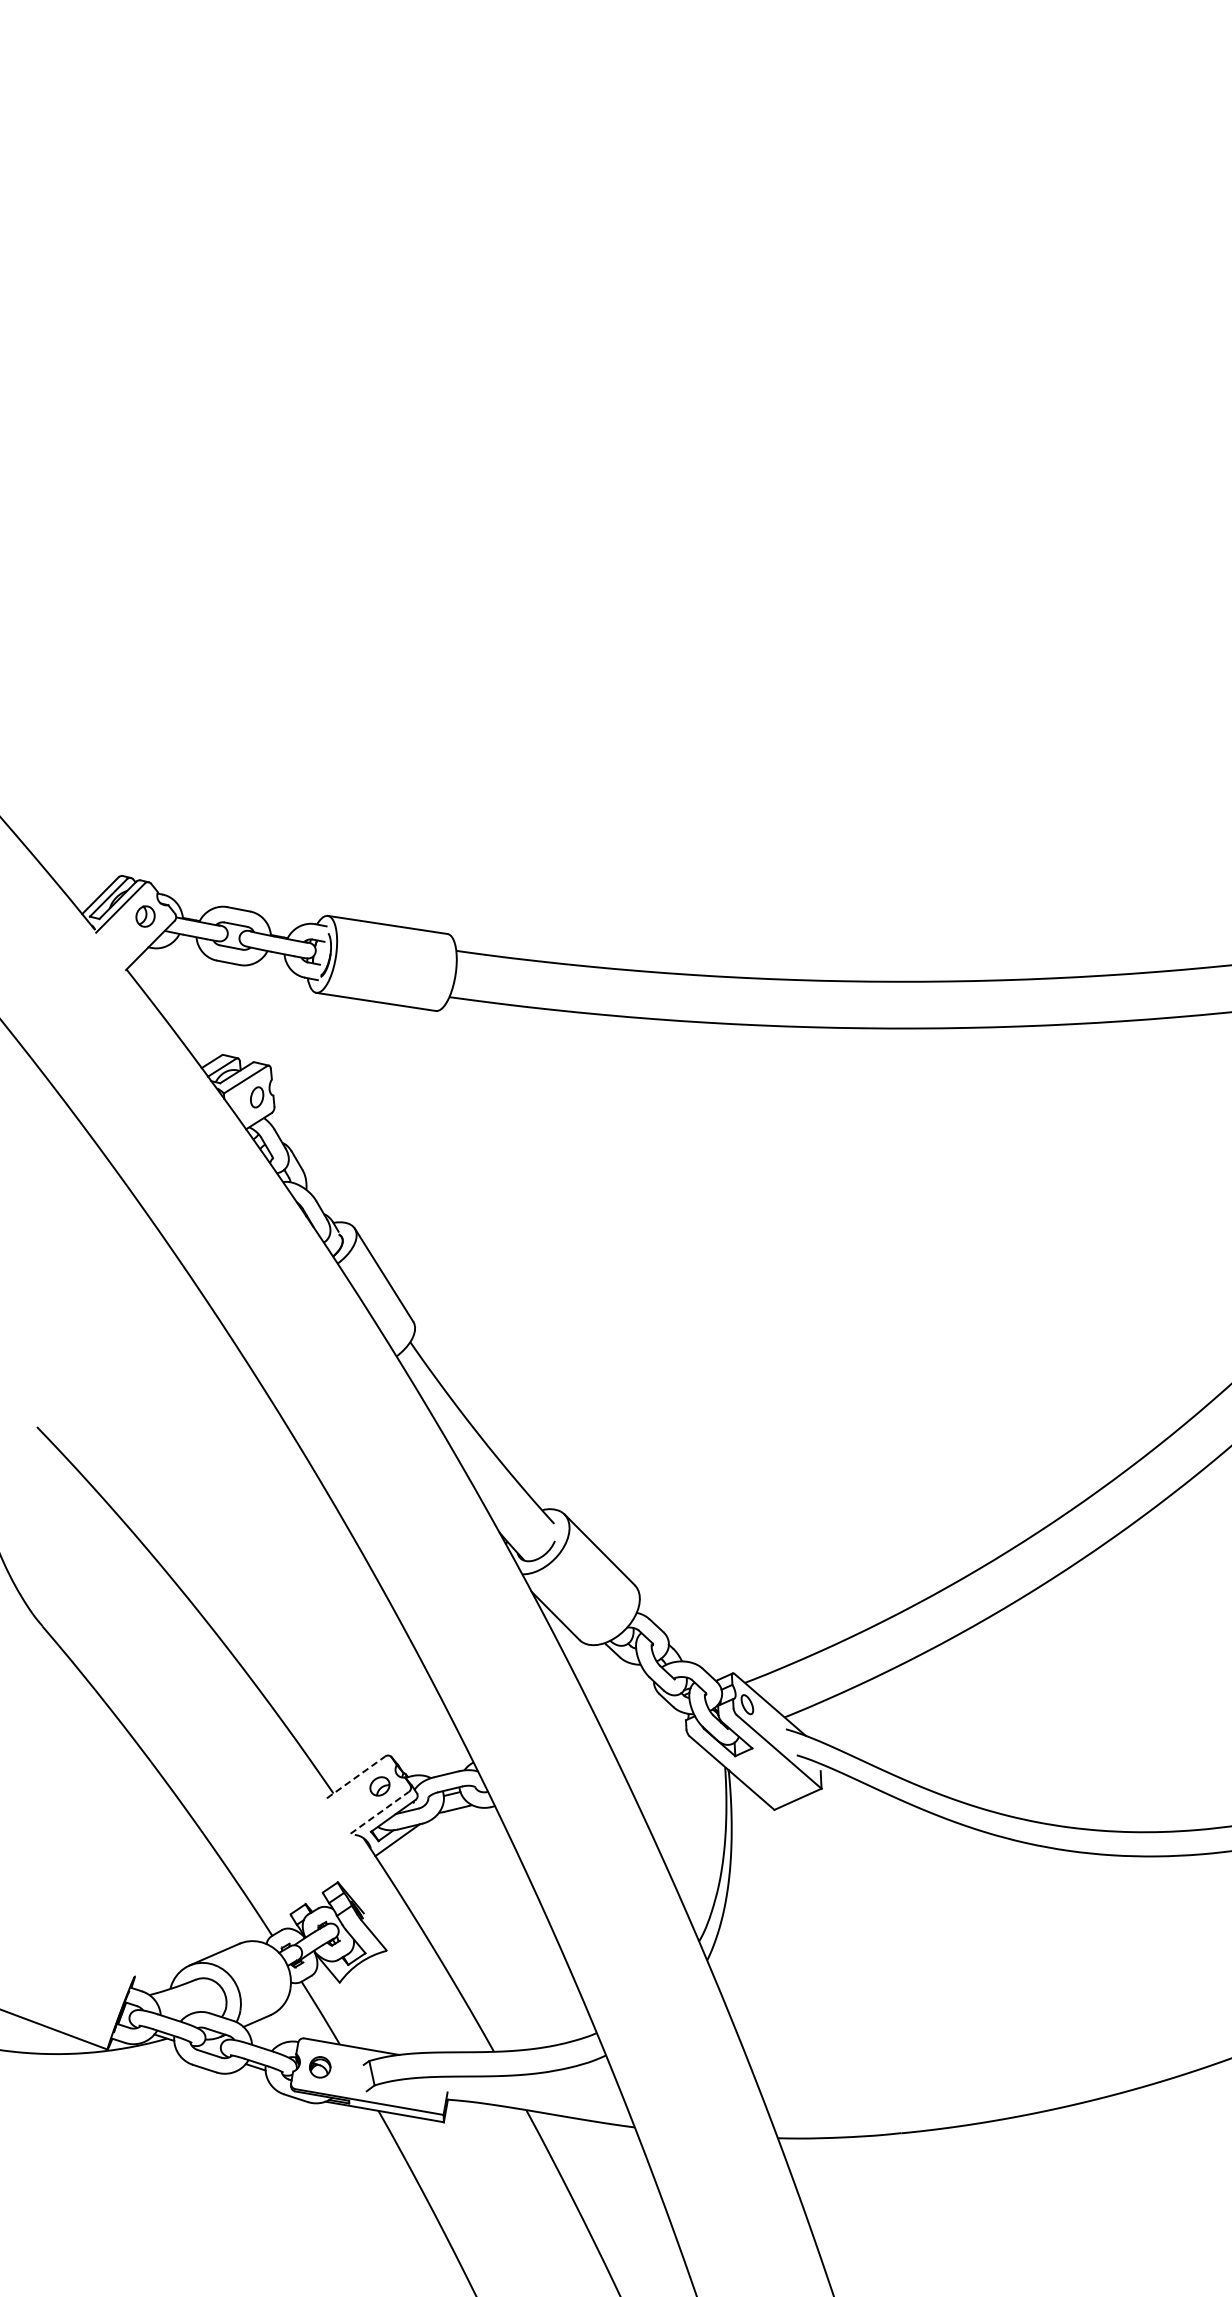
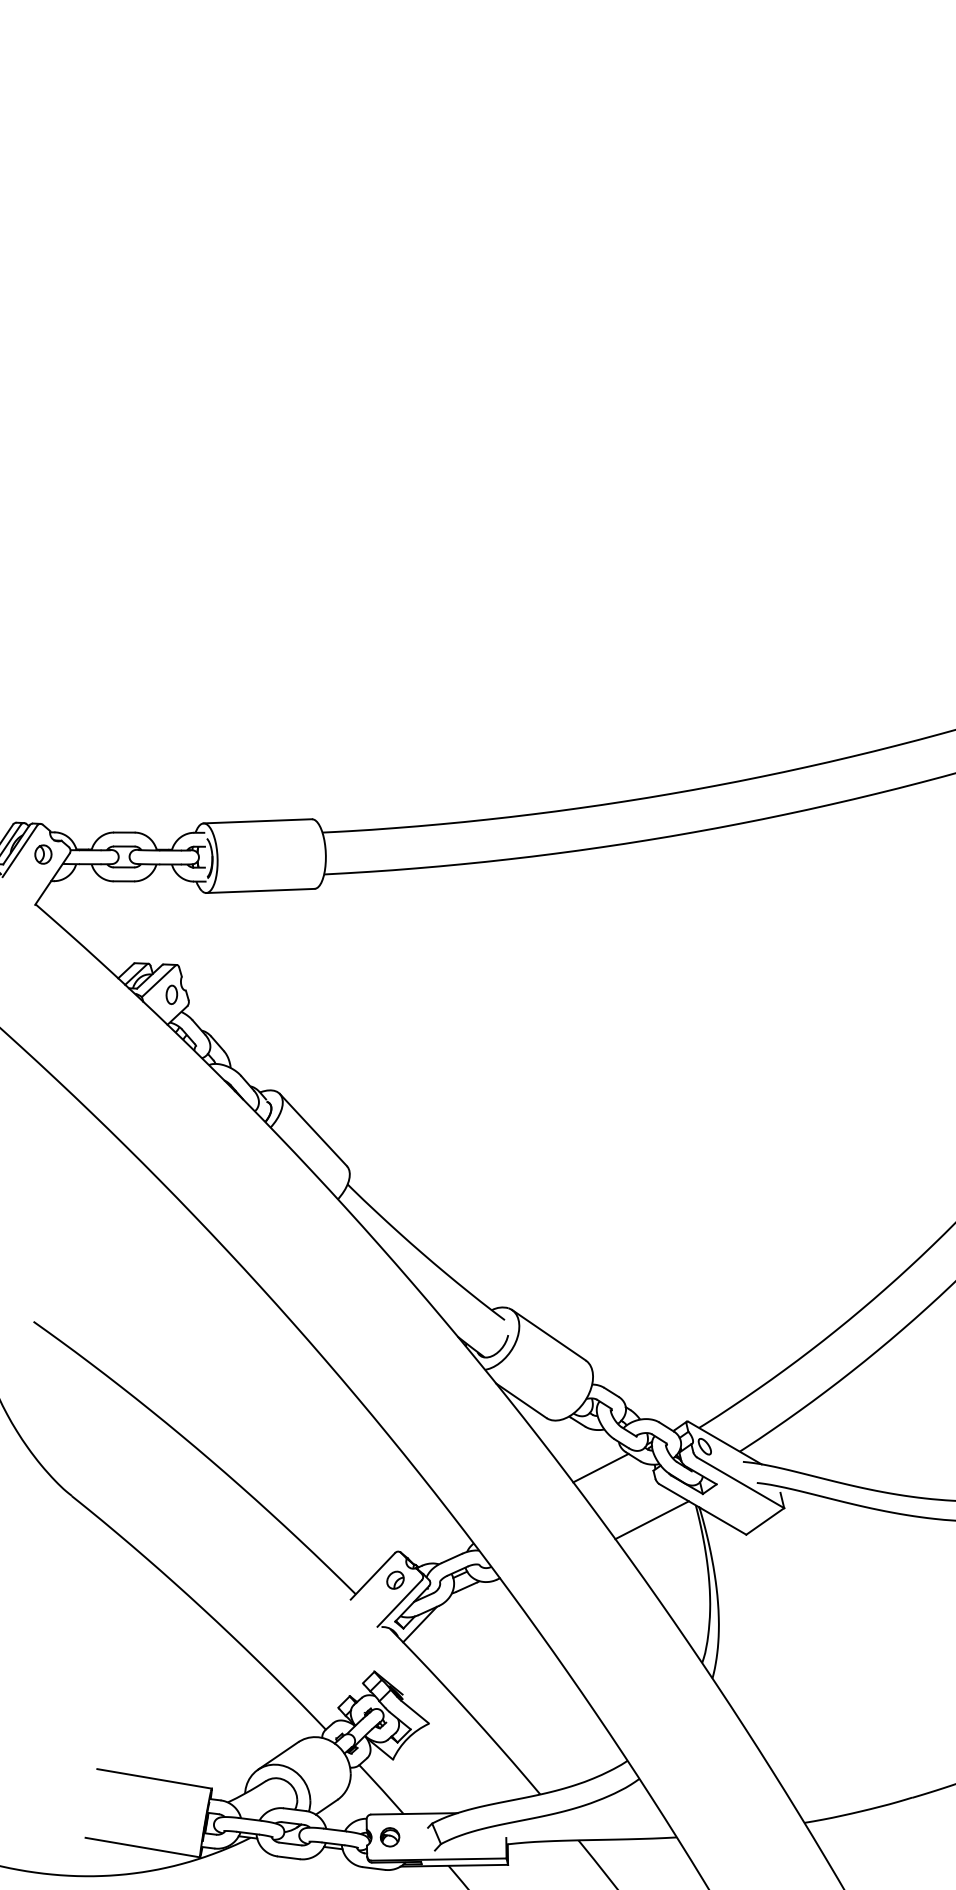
line: (628, 1706) -> (600, 1468), added
line: (673, 1774) -> (651, 1520), added
line: (355, 1777) -> (372, 1576), dashed -> solid
line: (379, 1812) -> (399, 1603), dashed -> solid
line: (73, 1953) -> (153, 1778), added

